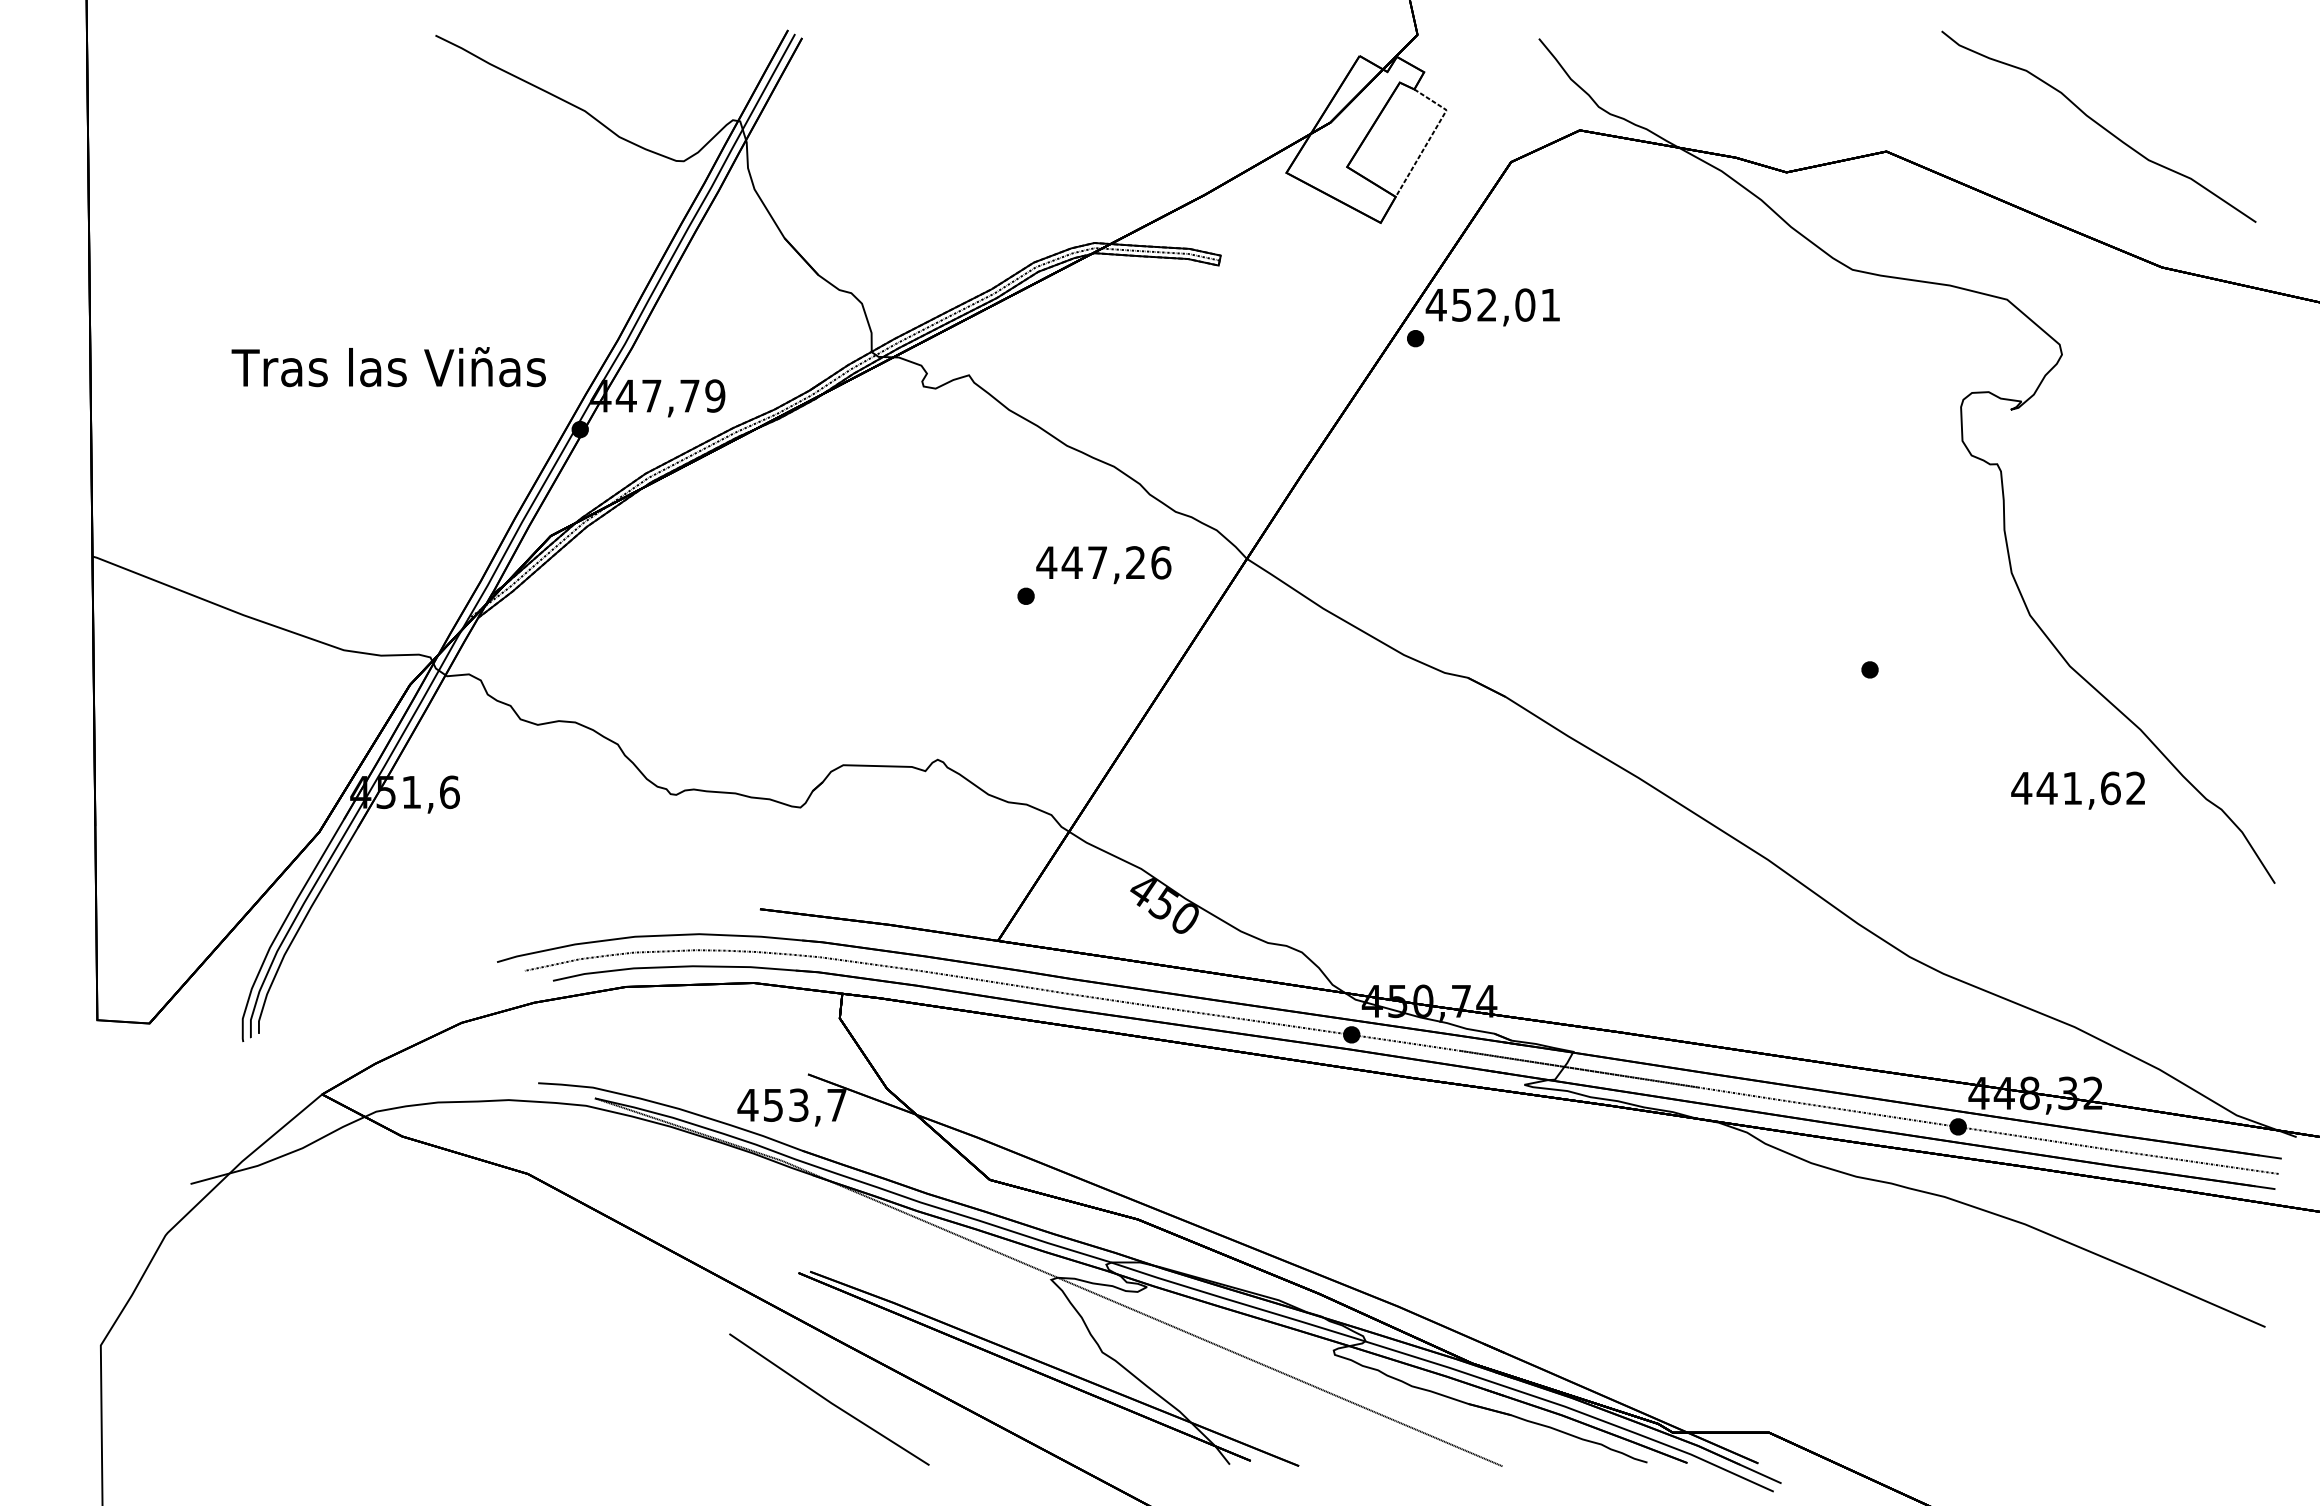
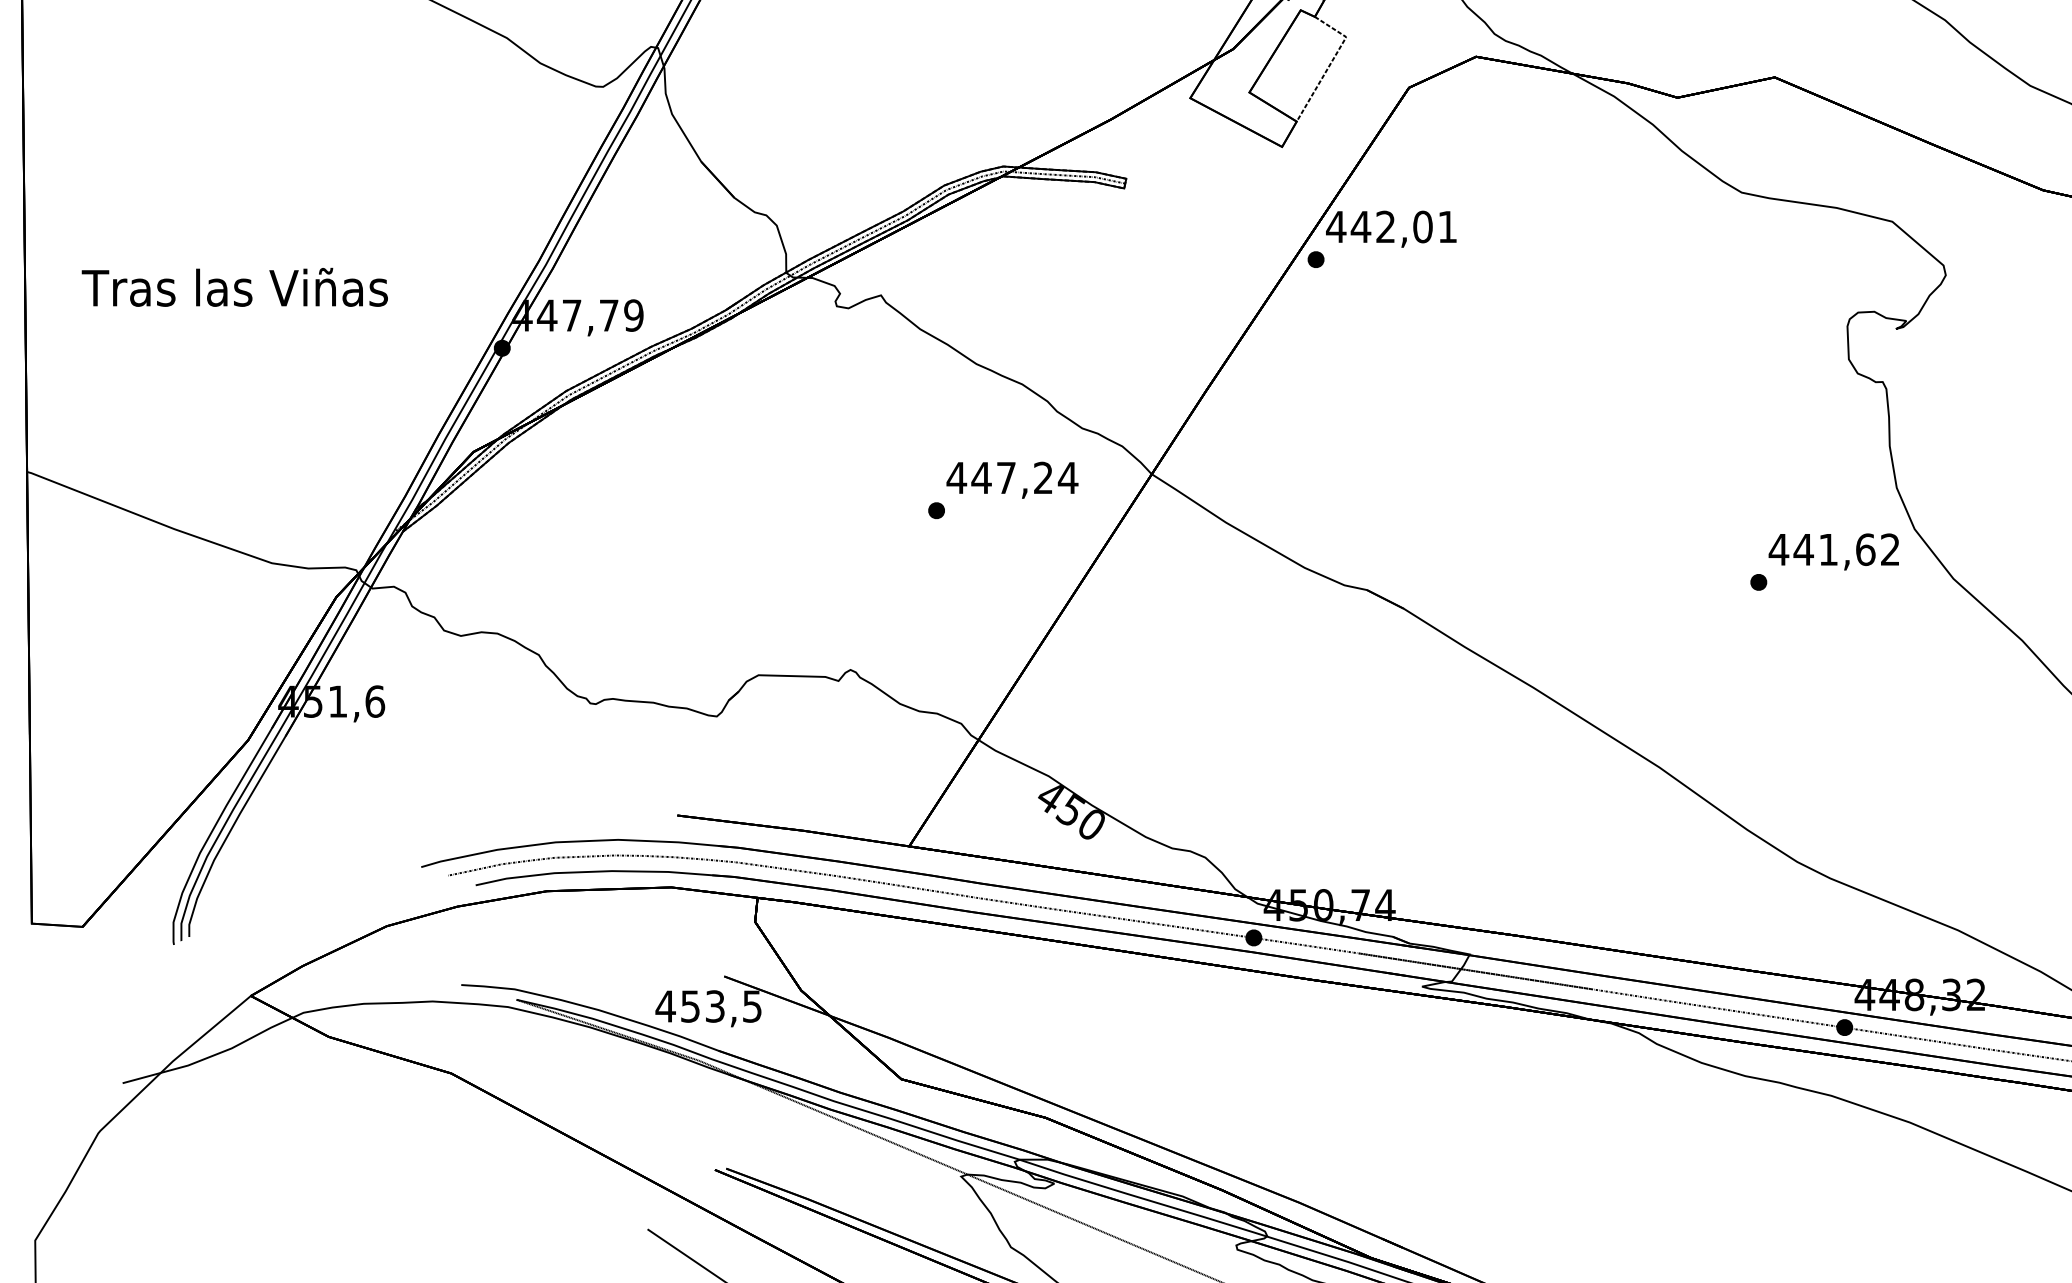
text: (1461, 305) -> (1360, 227), 452,01 -> 442,01
text: (388, 367) -> (234, 287), moved
text: (1160, 562) -> (1067, 477), 447,26 -> 447,24
text: (2077, 790) -> (1833, 551), moved
text: (836, 1105) -> (751, 1006), 453,7 -> 453,5

